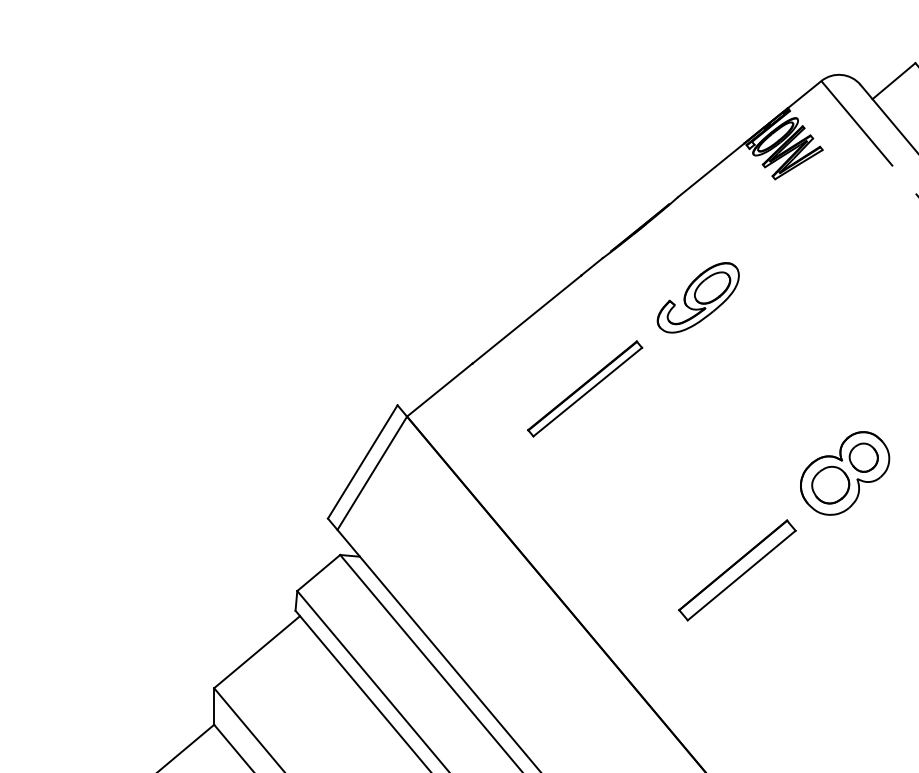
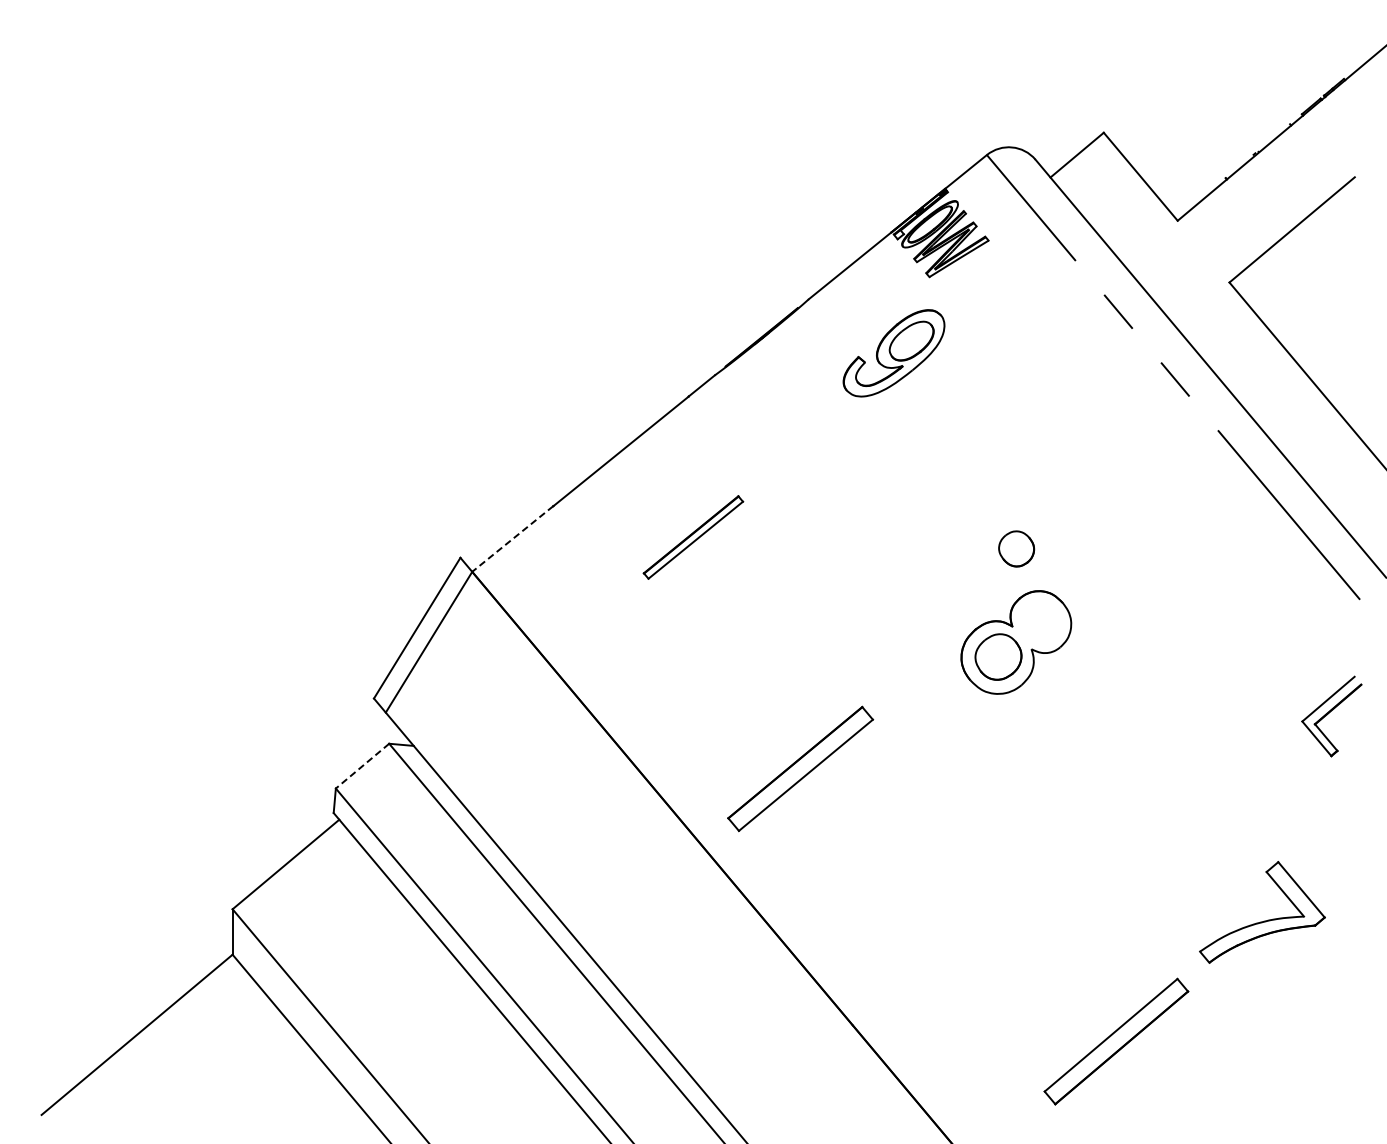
part: (697, 297) -> (893, 353), moved
part: (585, 388) -> (693, 537), size x0.7
line: (439, 390) -> (512, 539), solid -> dashed
part: (863, 457) -> (1016, 548), moved
part: (737, 570) -> (800, 768), moved
line: (318, 573) -> (362, 766), solid -> dashed

